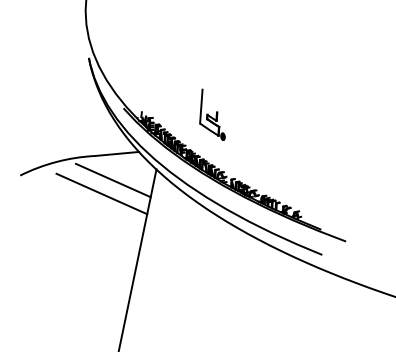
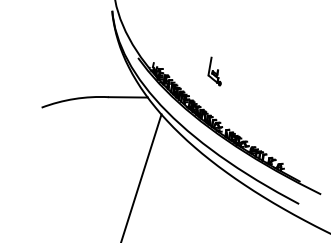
part: (212, 114) -> (215, 71), size x0.6
line: (112, 180) -> (122, 120), removed
line: (101, 193) -> (111, 130), removed

